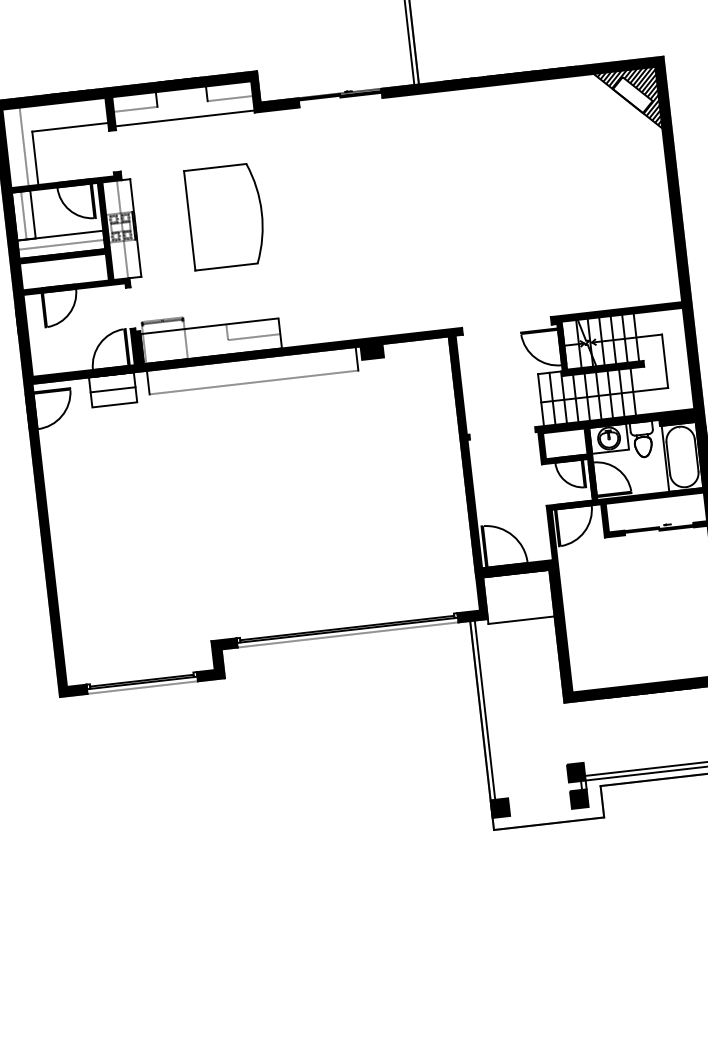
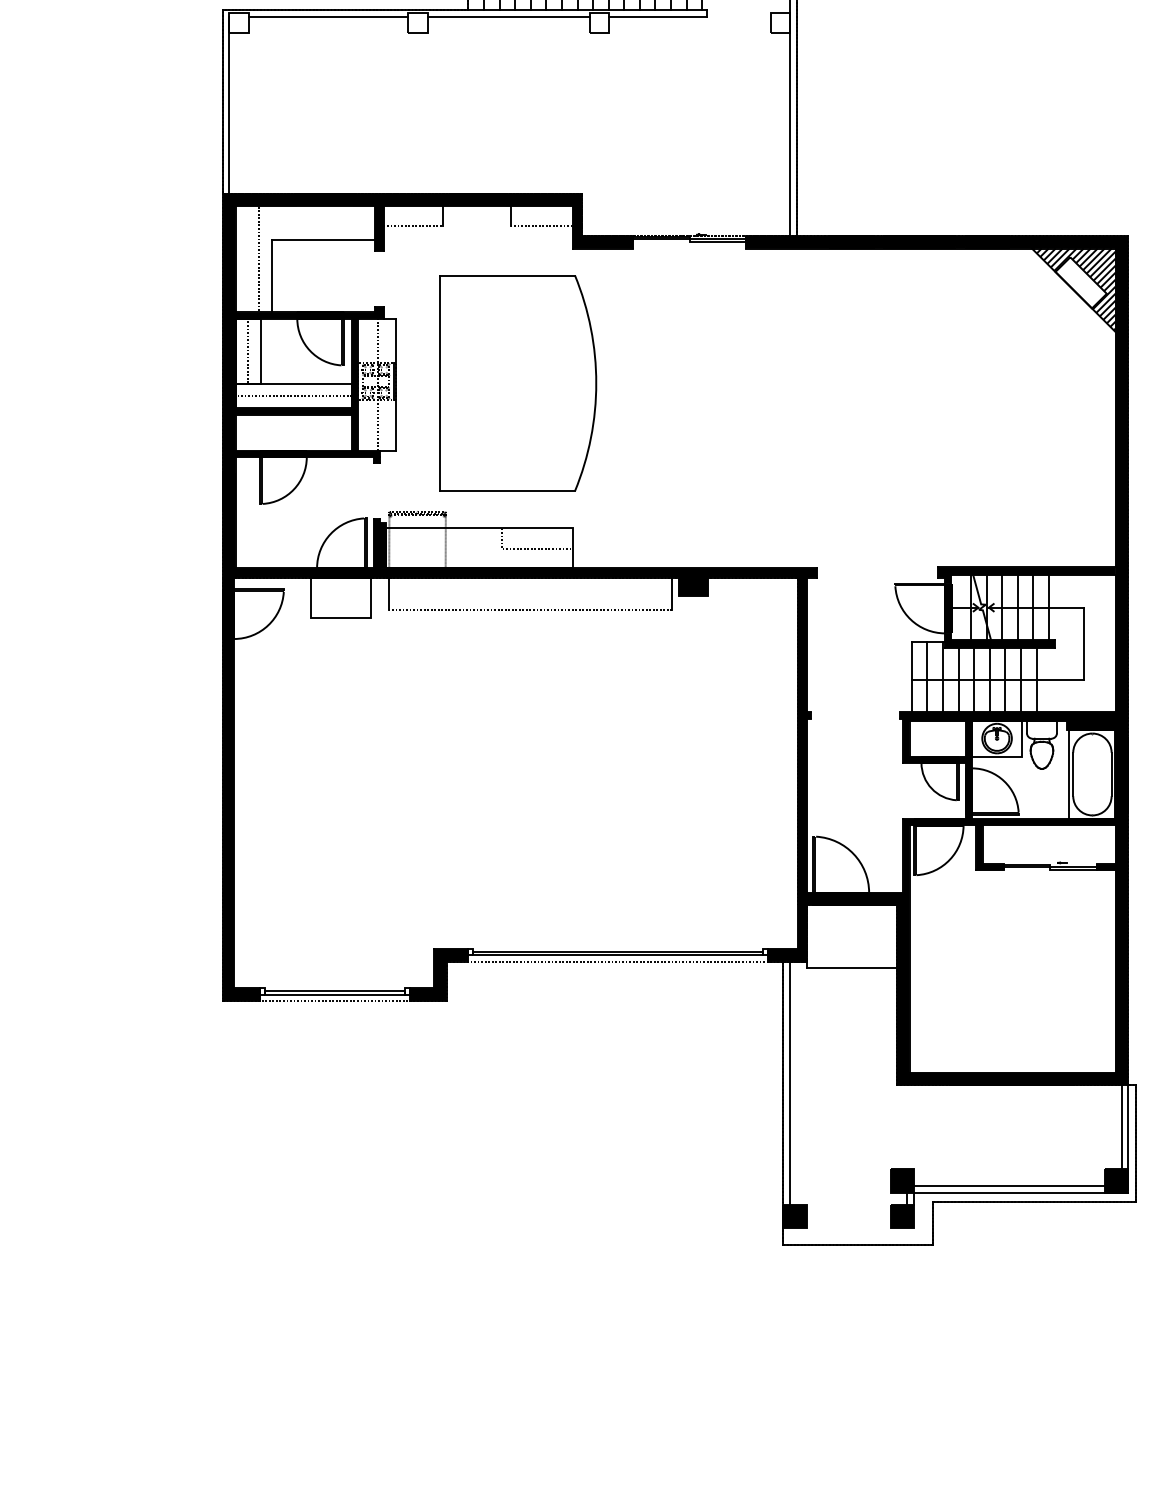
line: (184, 118) -> (478, 245), removed
part: (225, 216) -> (517, 383), size x1.6
line: (112, 389) -> (340, 597), removed

